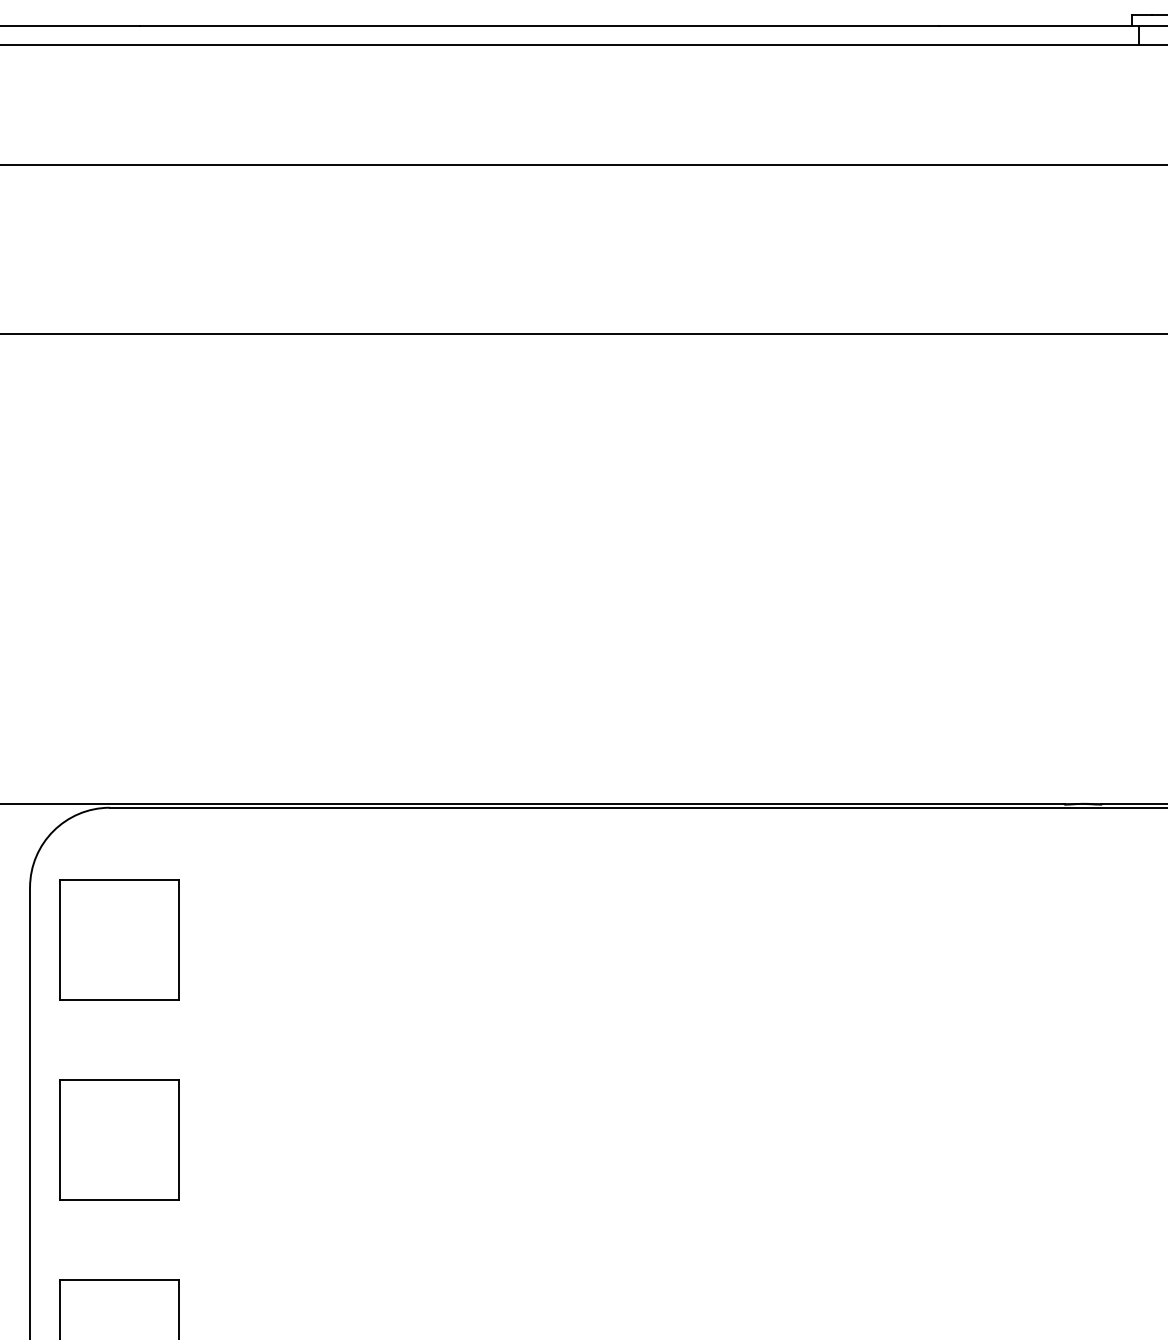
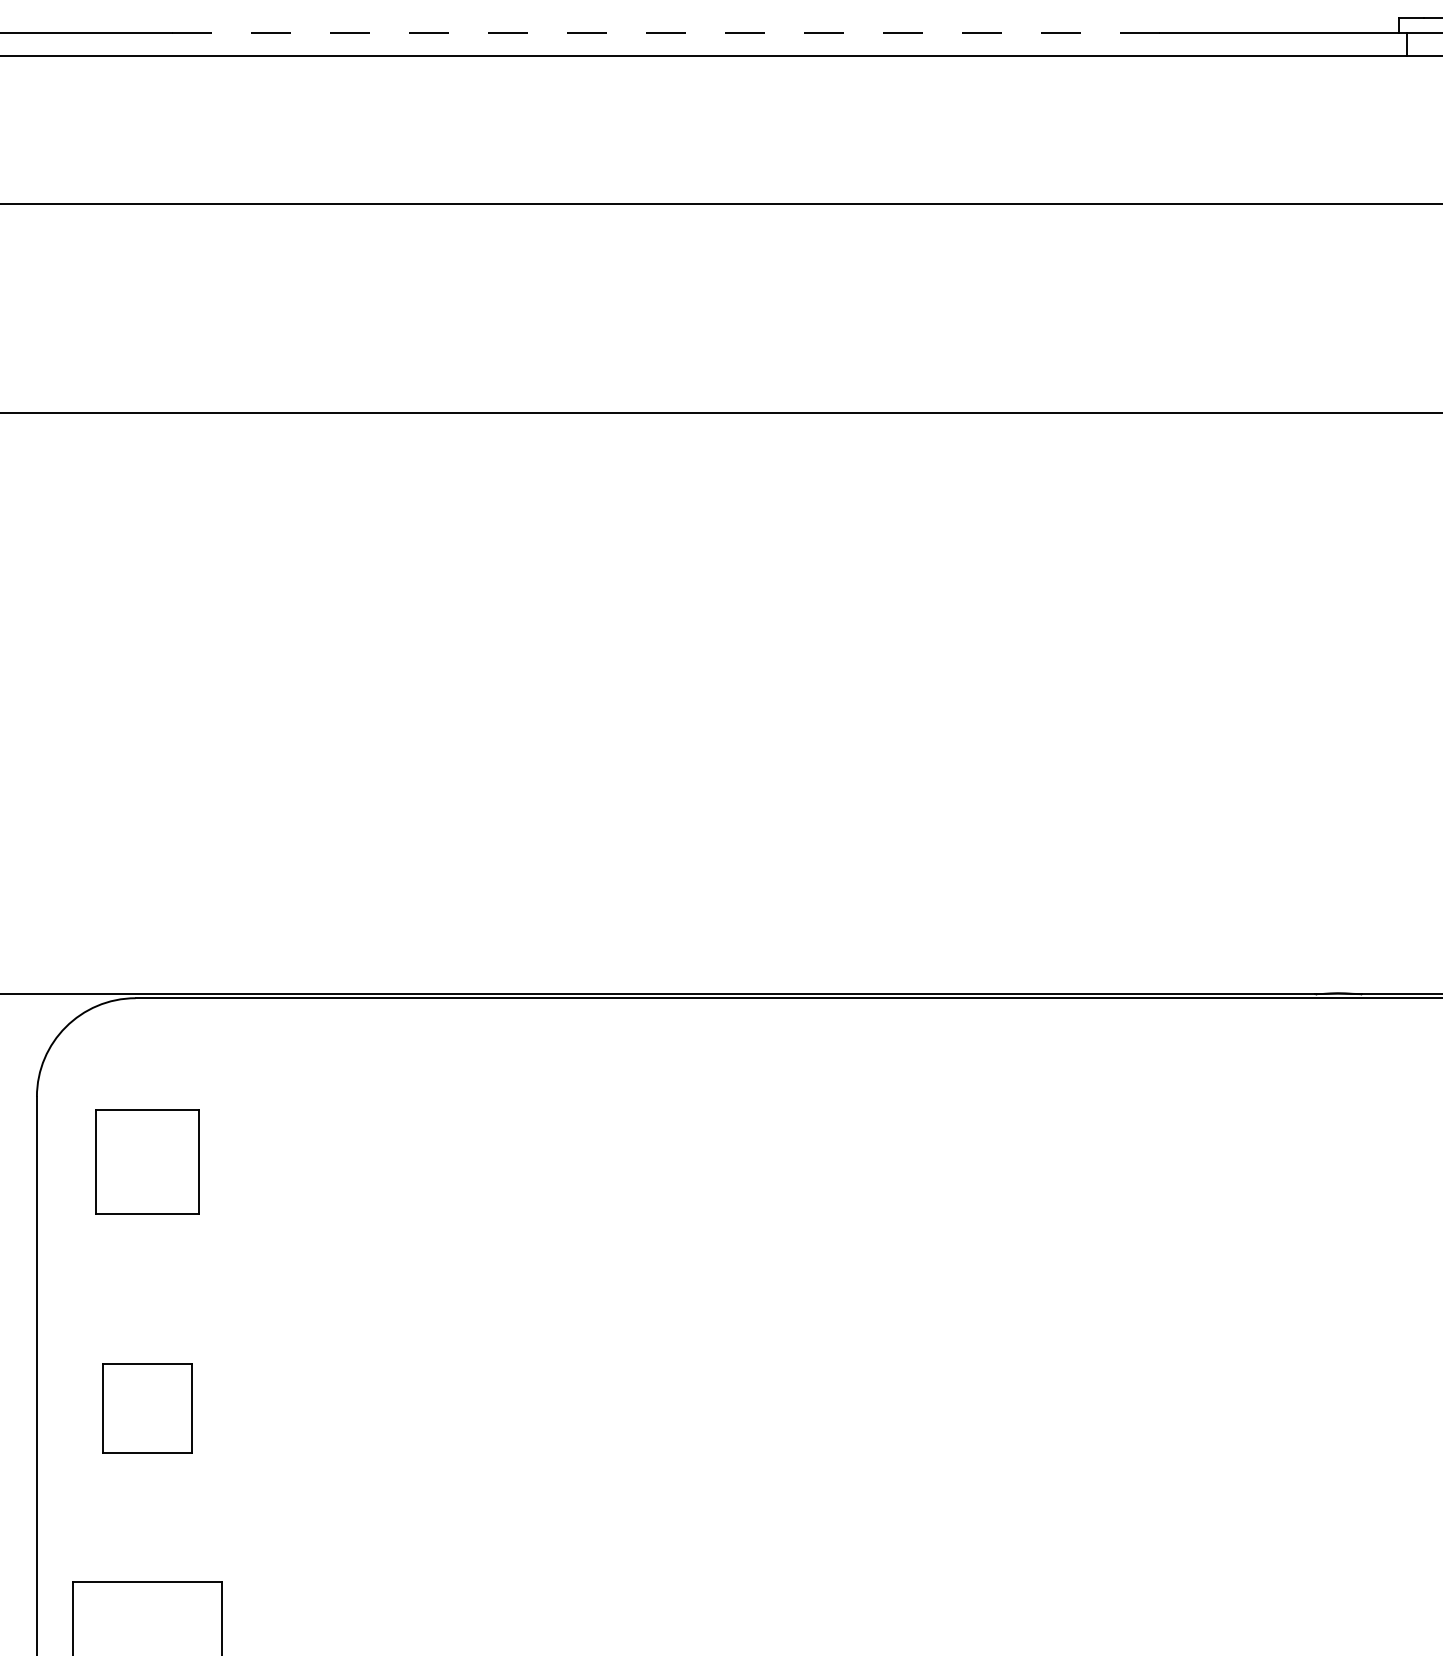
line: (539, 26) -> (666, 32), solid -> dashed
part: (119, 939) -> (147, 1161), size x0.7
part: (119, 1139) -> (147, 1408), size x0.6

